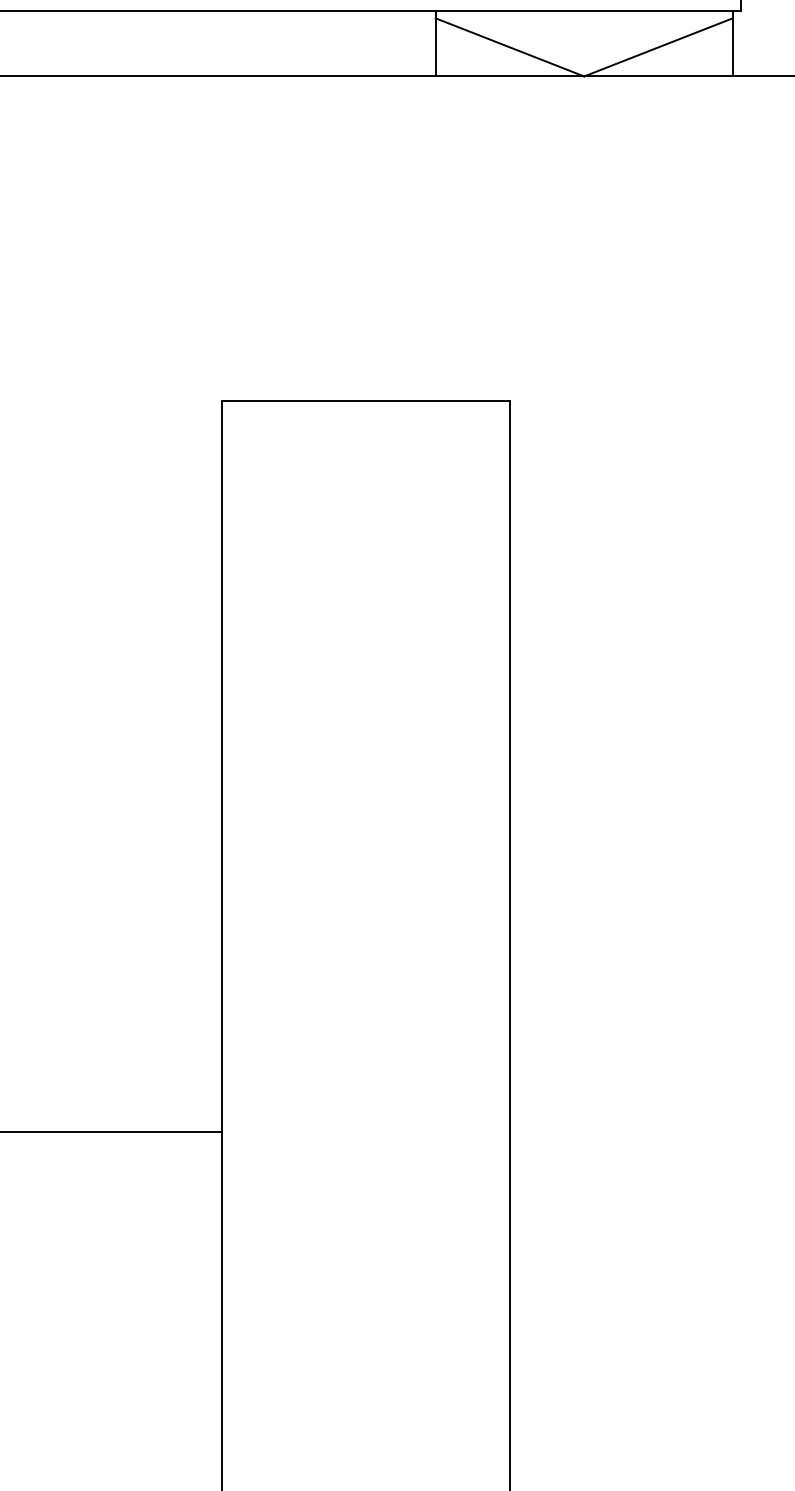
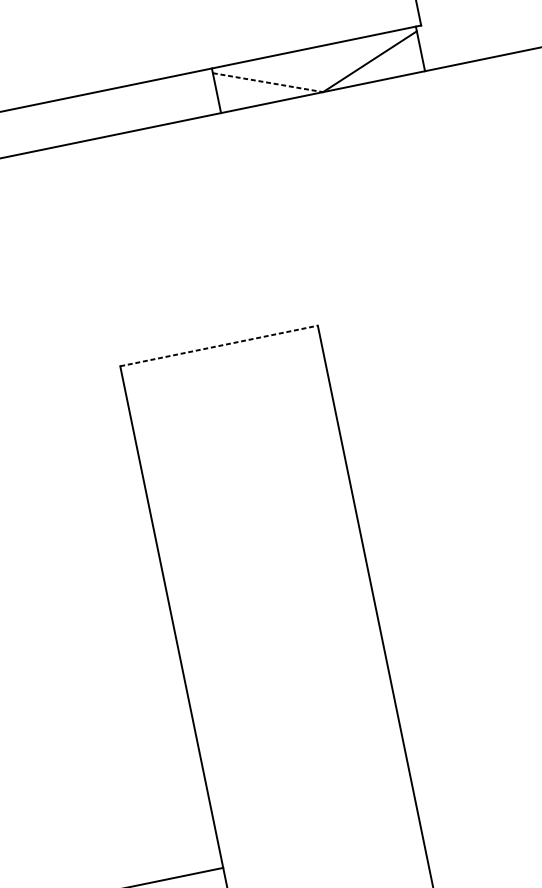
line: (509, 47) -> (267, 82), solid -> dashed
line: (366, 401) -> (219, 345), solid -> dashed

